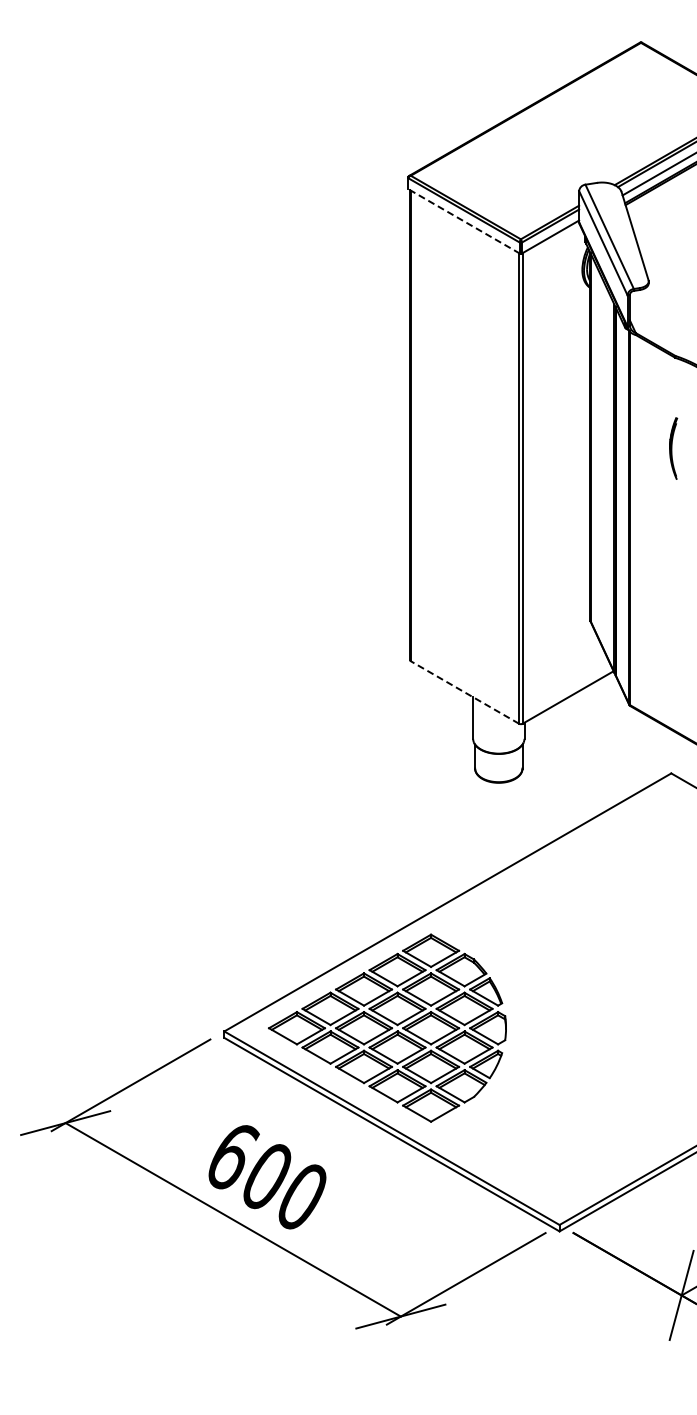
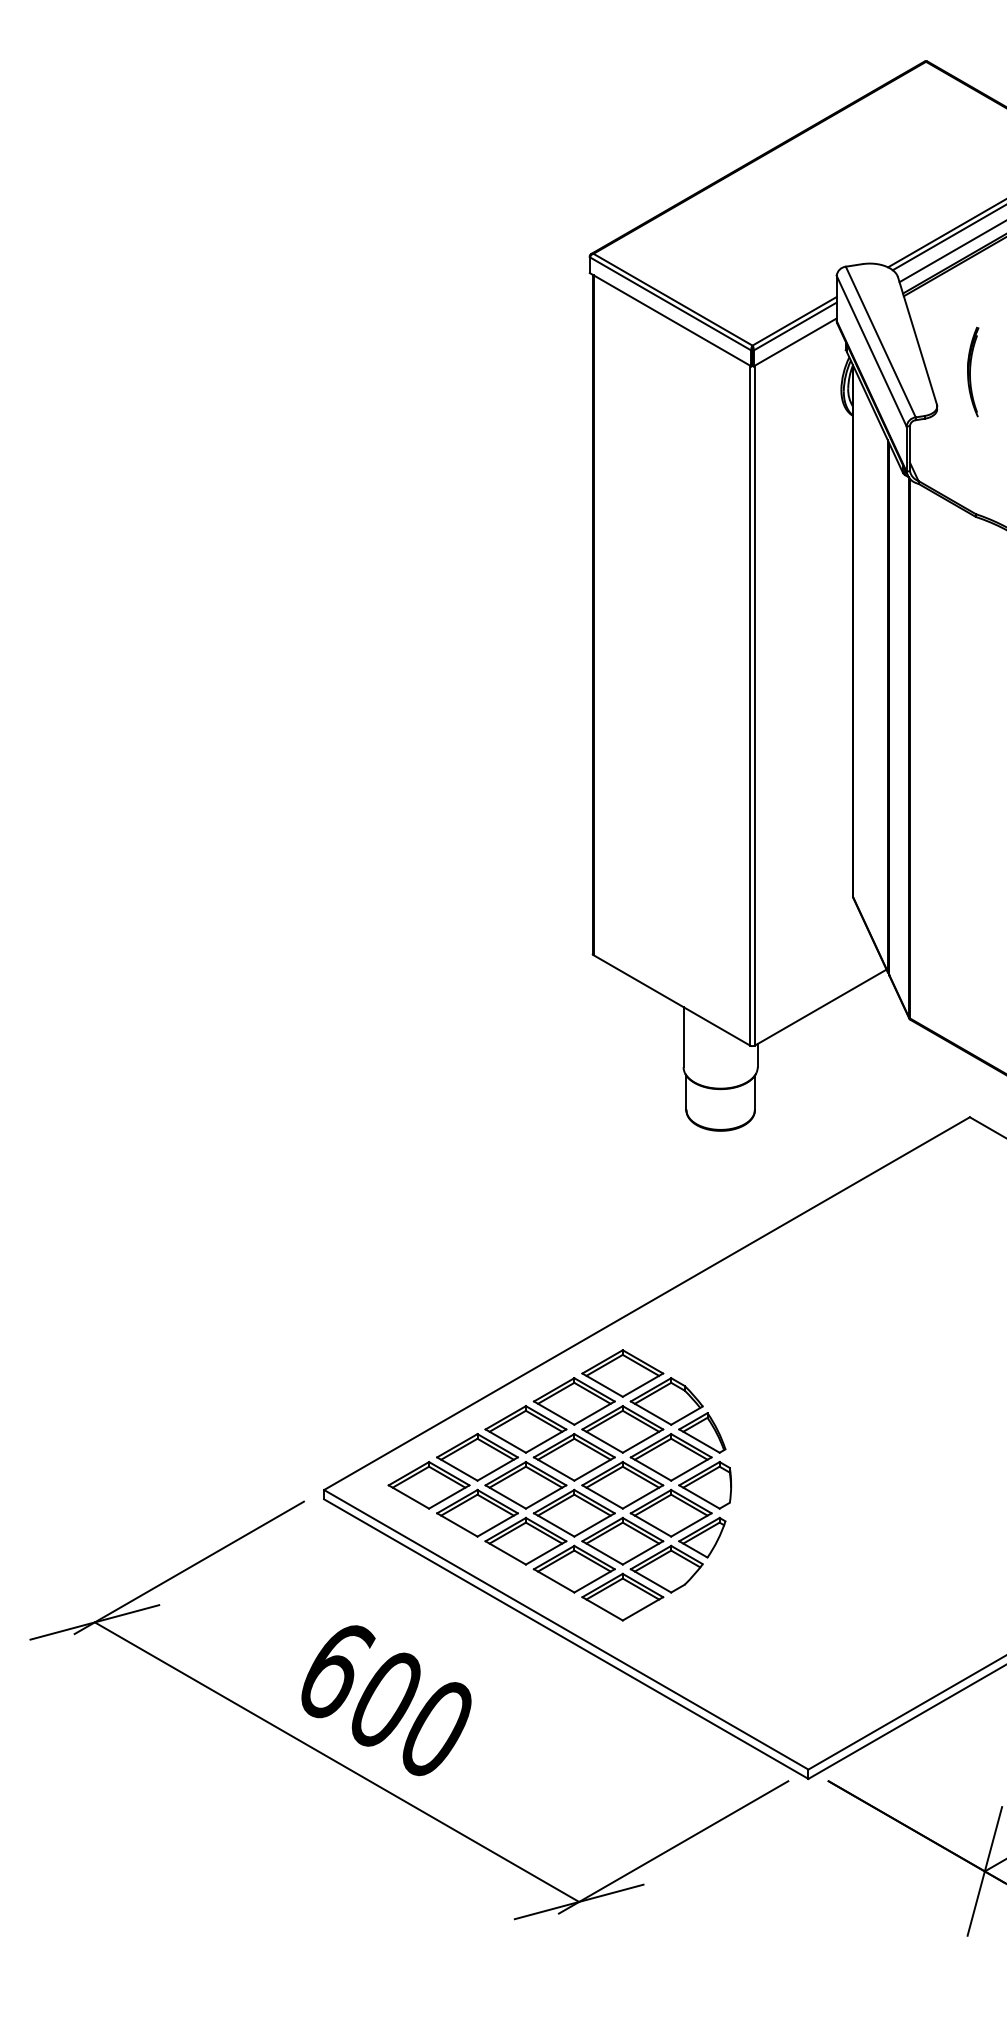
line: (464, 221) -> (671, 319), dashed -> solid
part: (673, 448) -> (973, 371), moved
line: (465, 692) -> (672, 1000), dashed -> solid

